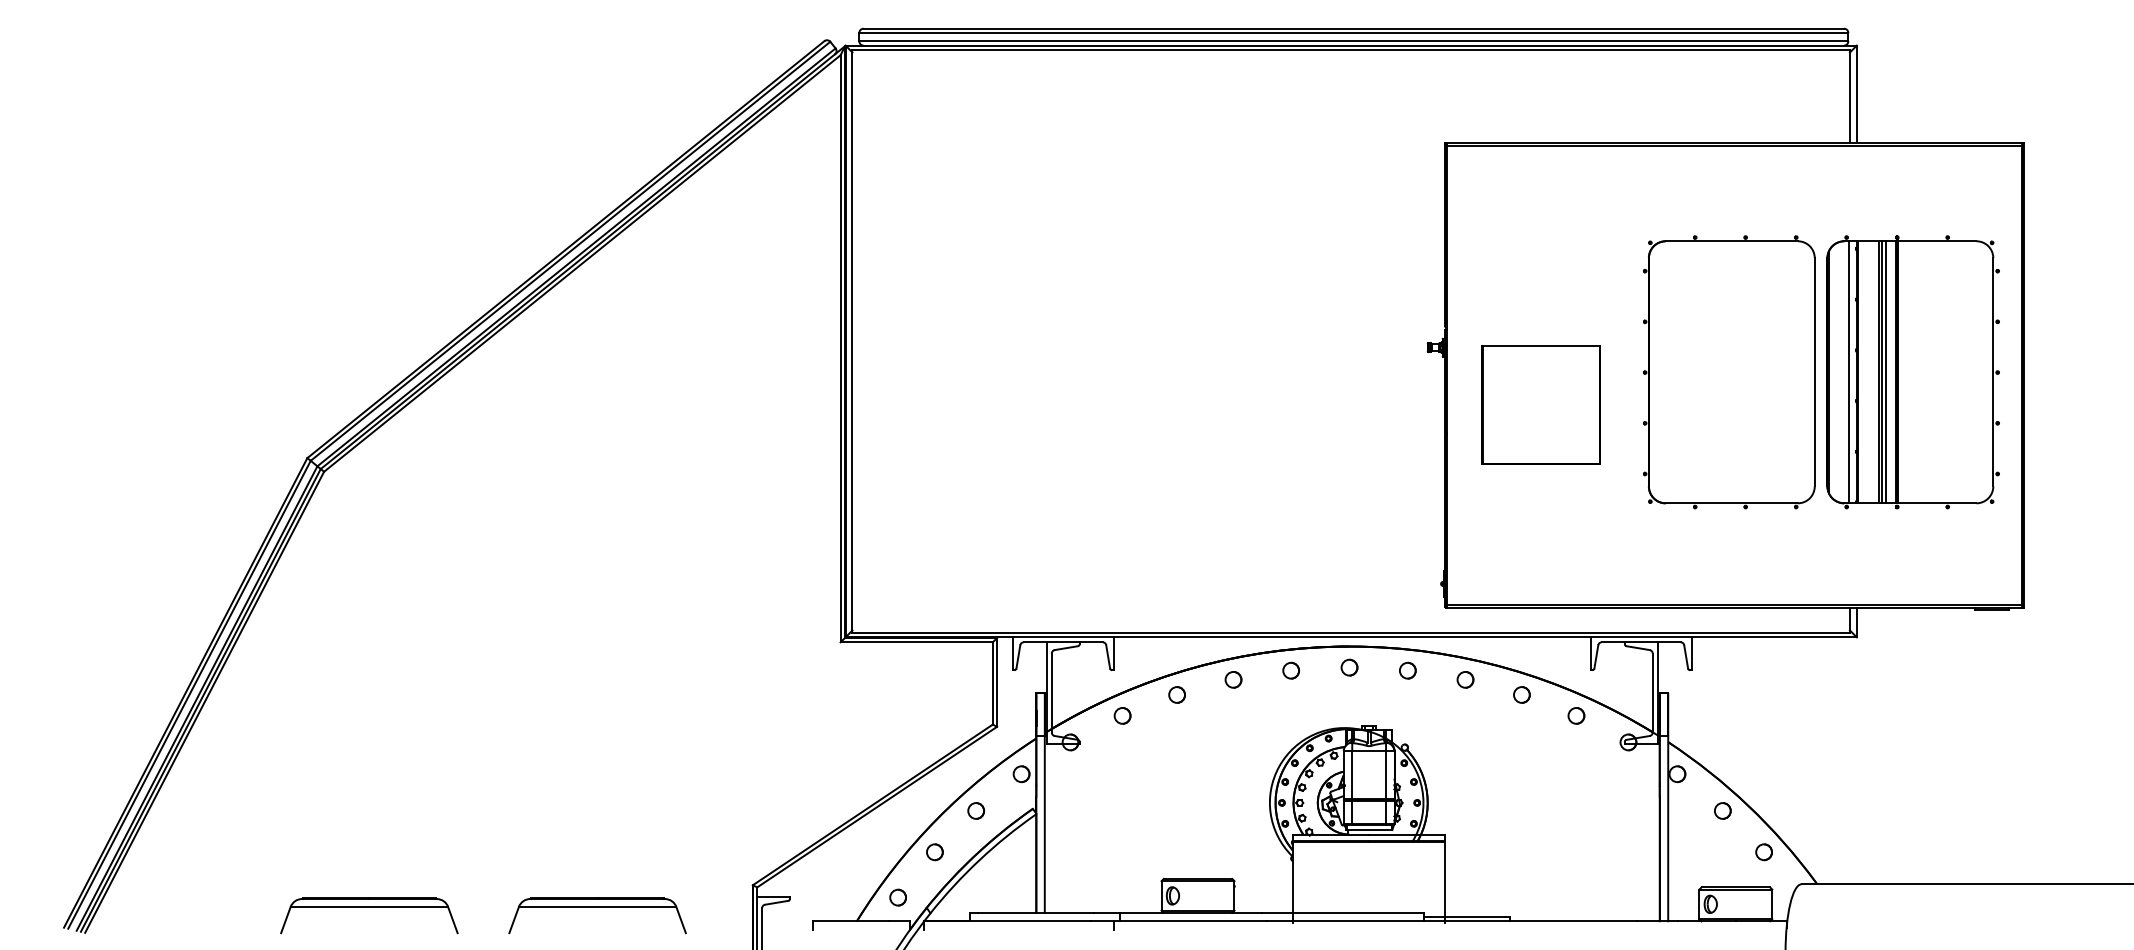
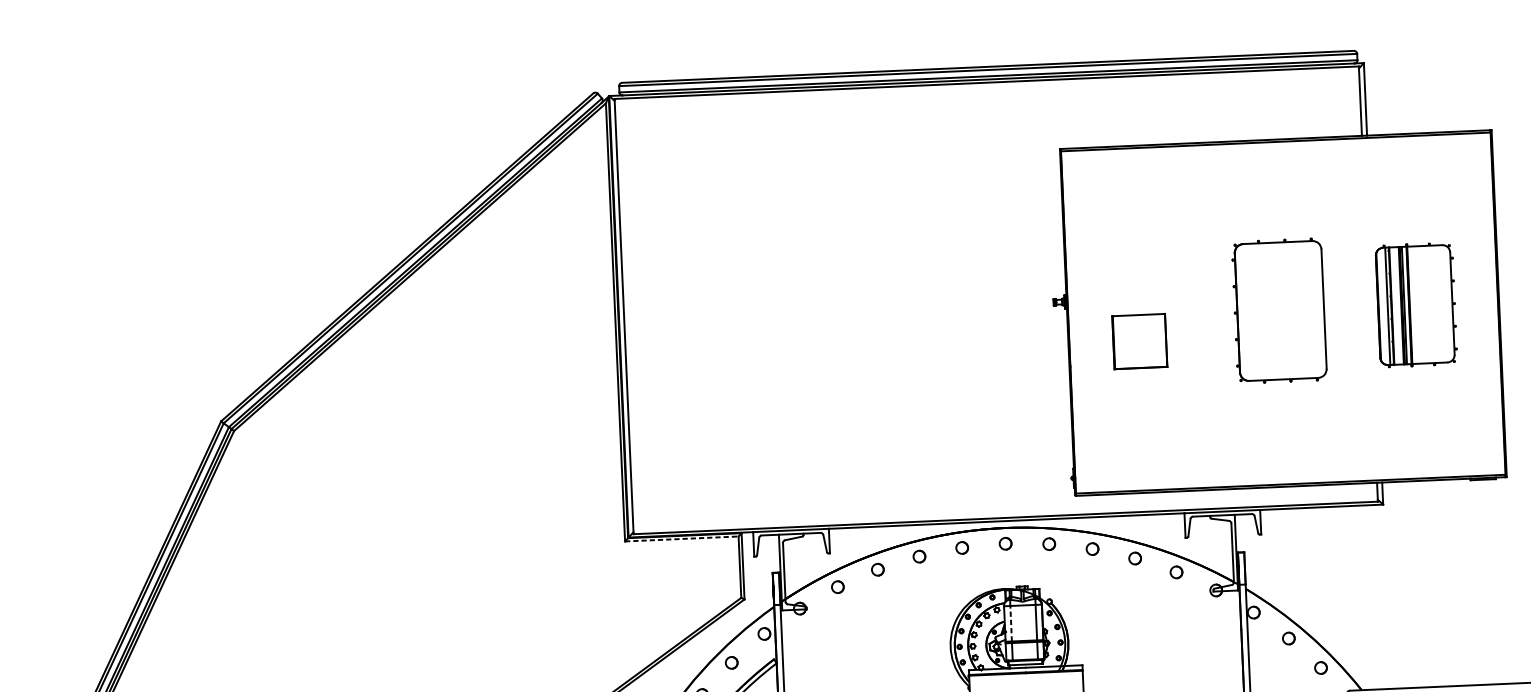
part: (1729, 372) -> (1279, 311), size x0.7
part: (1912, 372) -> (1416, 305), size x0.6
part: (1540, 404) -> (1139, 341), size x0.6
line: (917, 642) -> (682, 539), solid -> dashed
line: (1352, 774) -> (1011, 623), solid -> dashed

